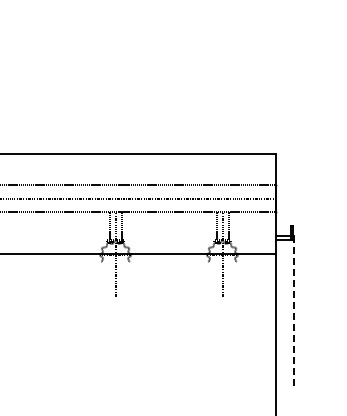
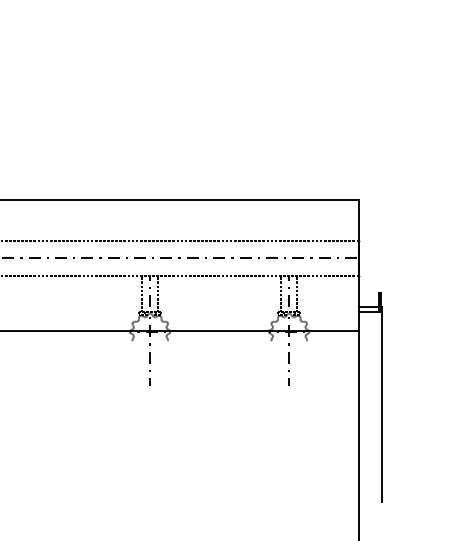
line: (293, 311) -> (381, 405), dashed -> solid

